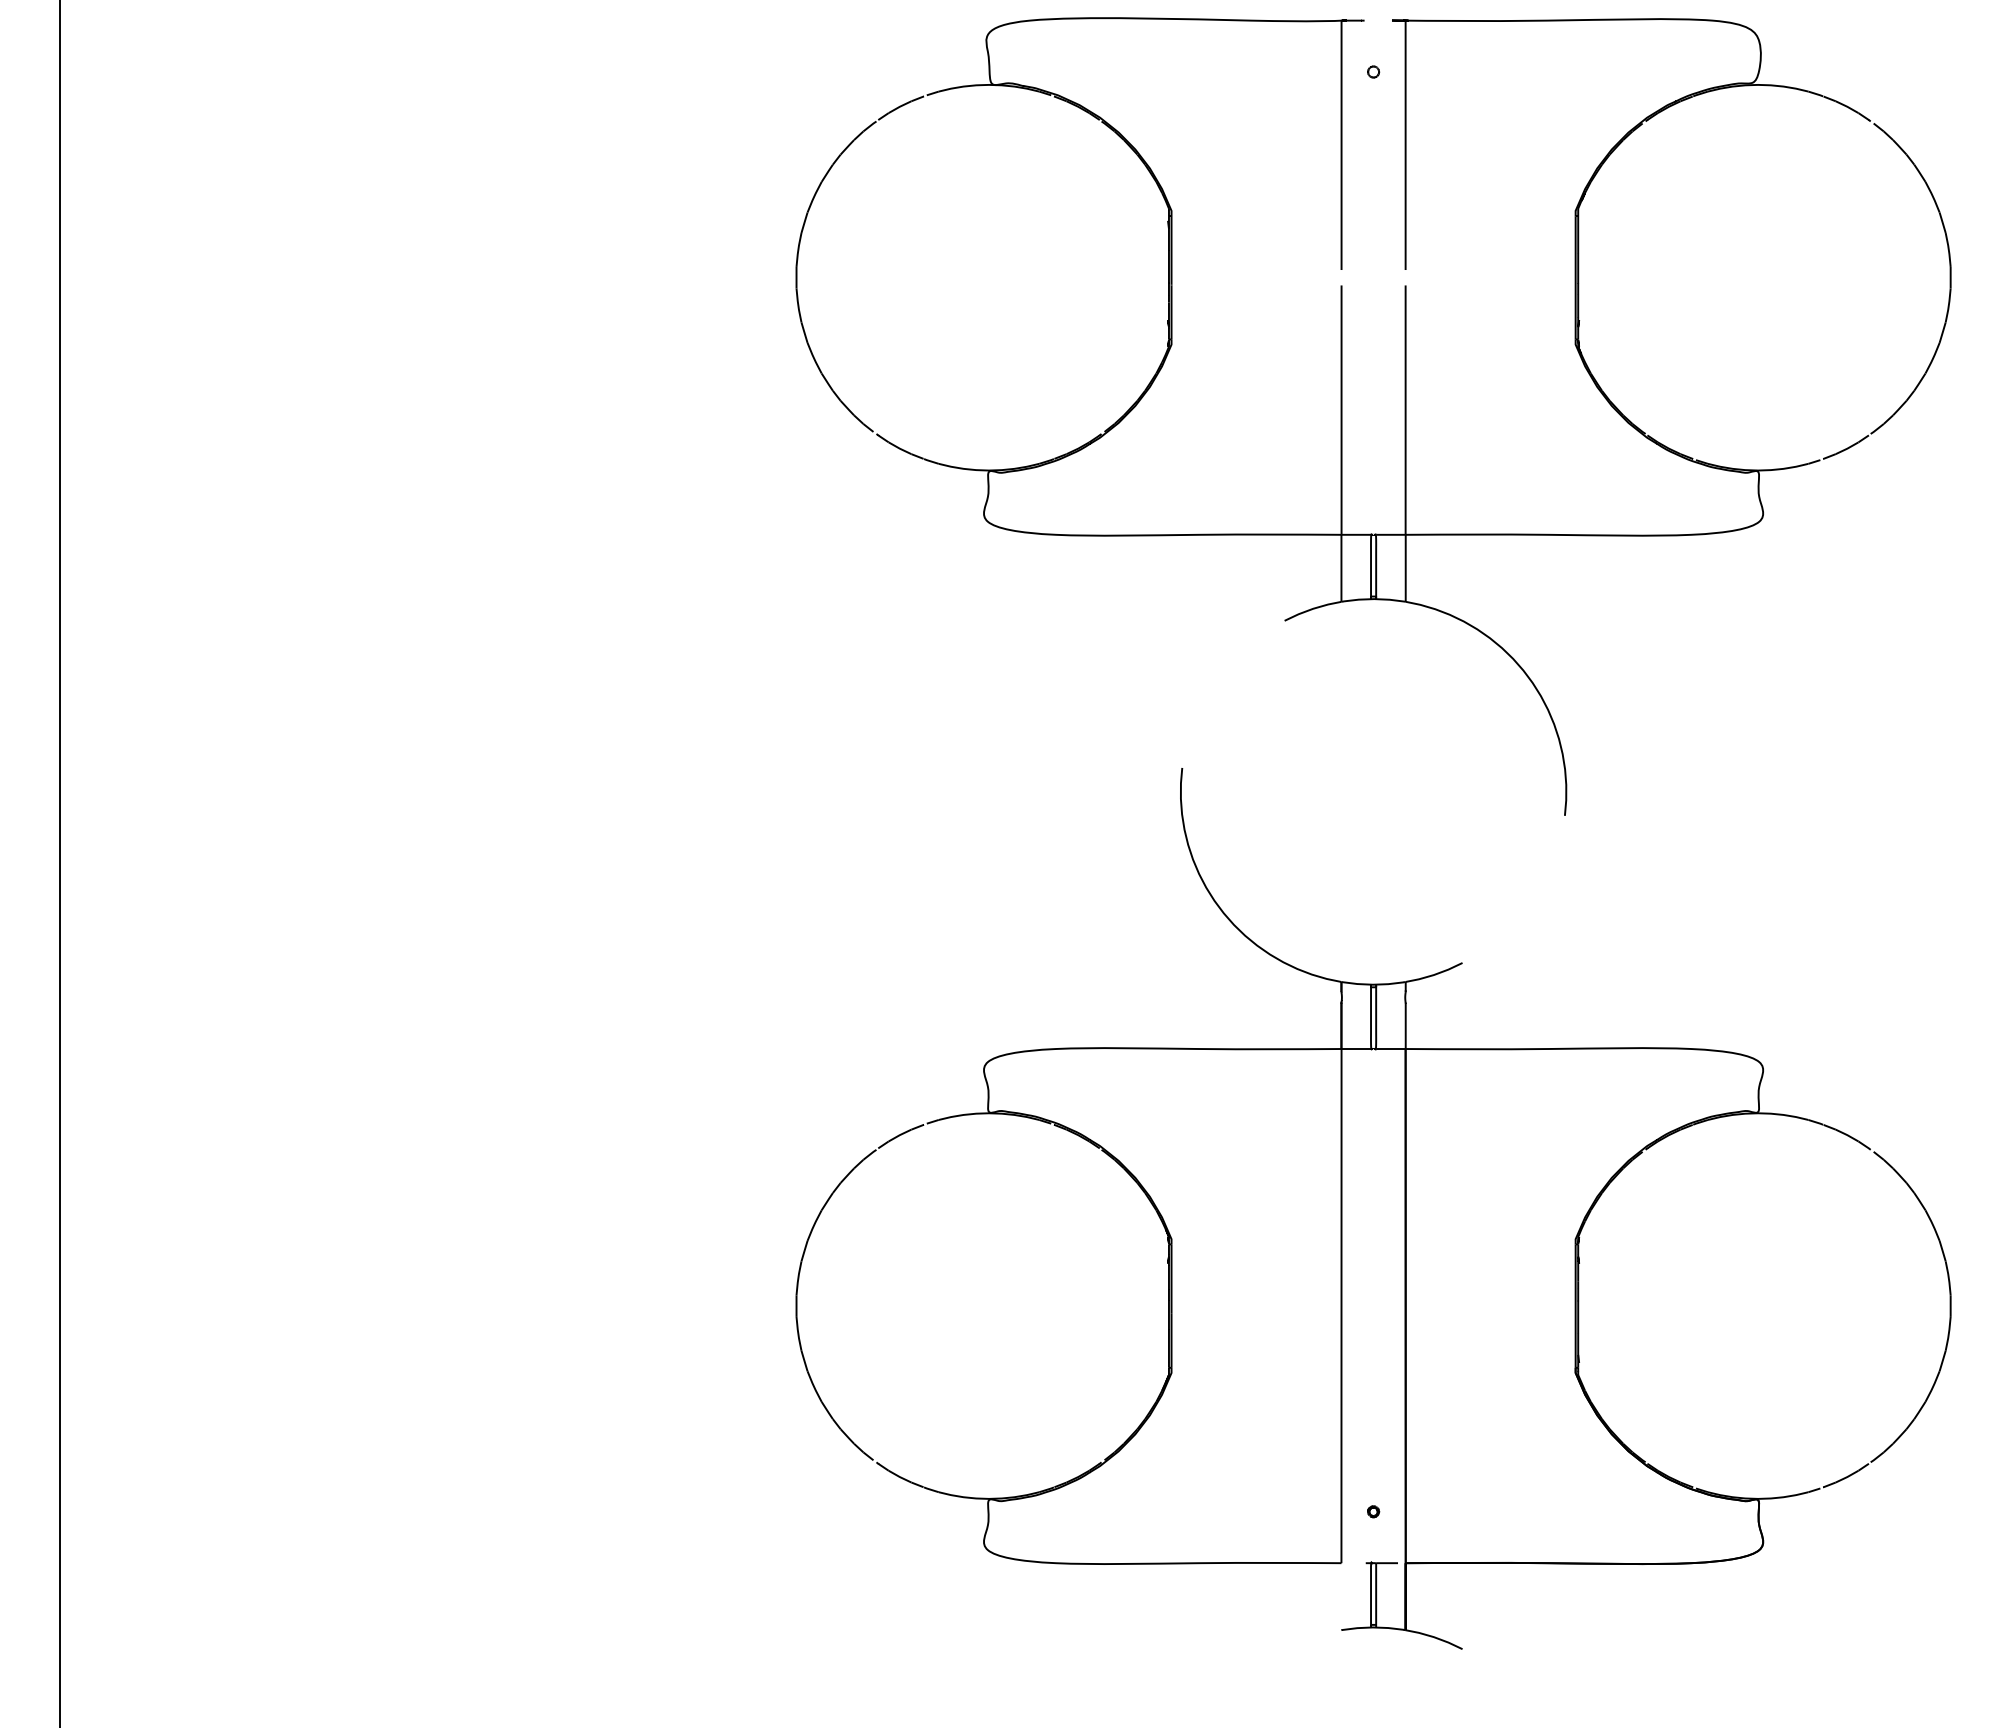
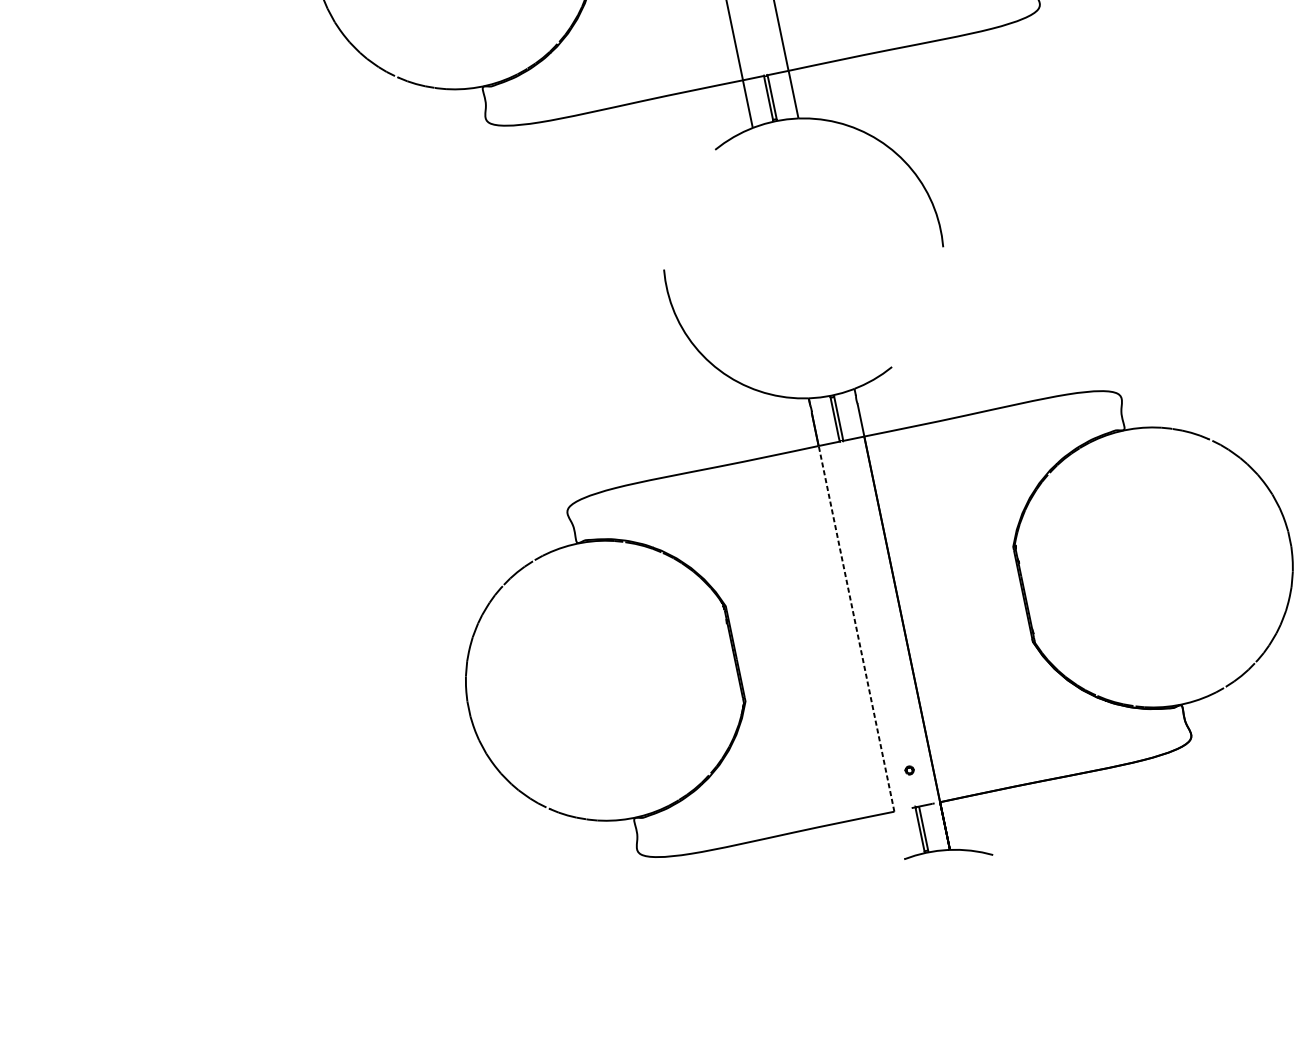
line: (1341, 1305) -> (856, 628), solid -> dashed

